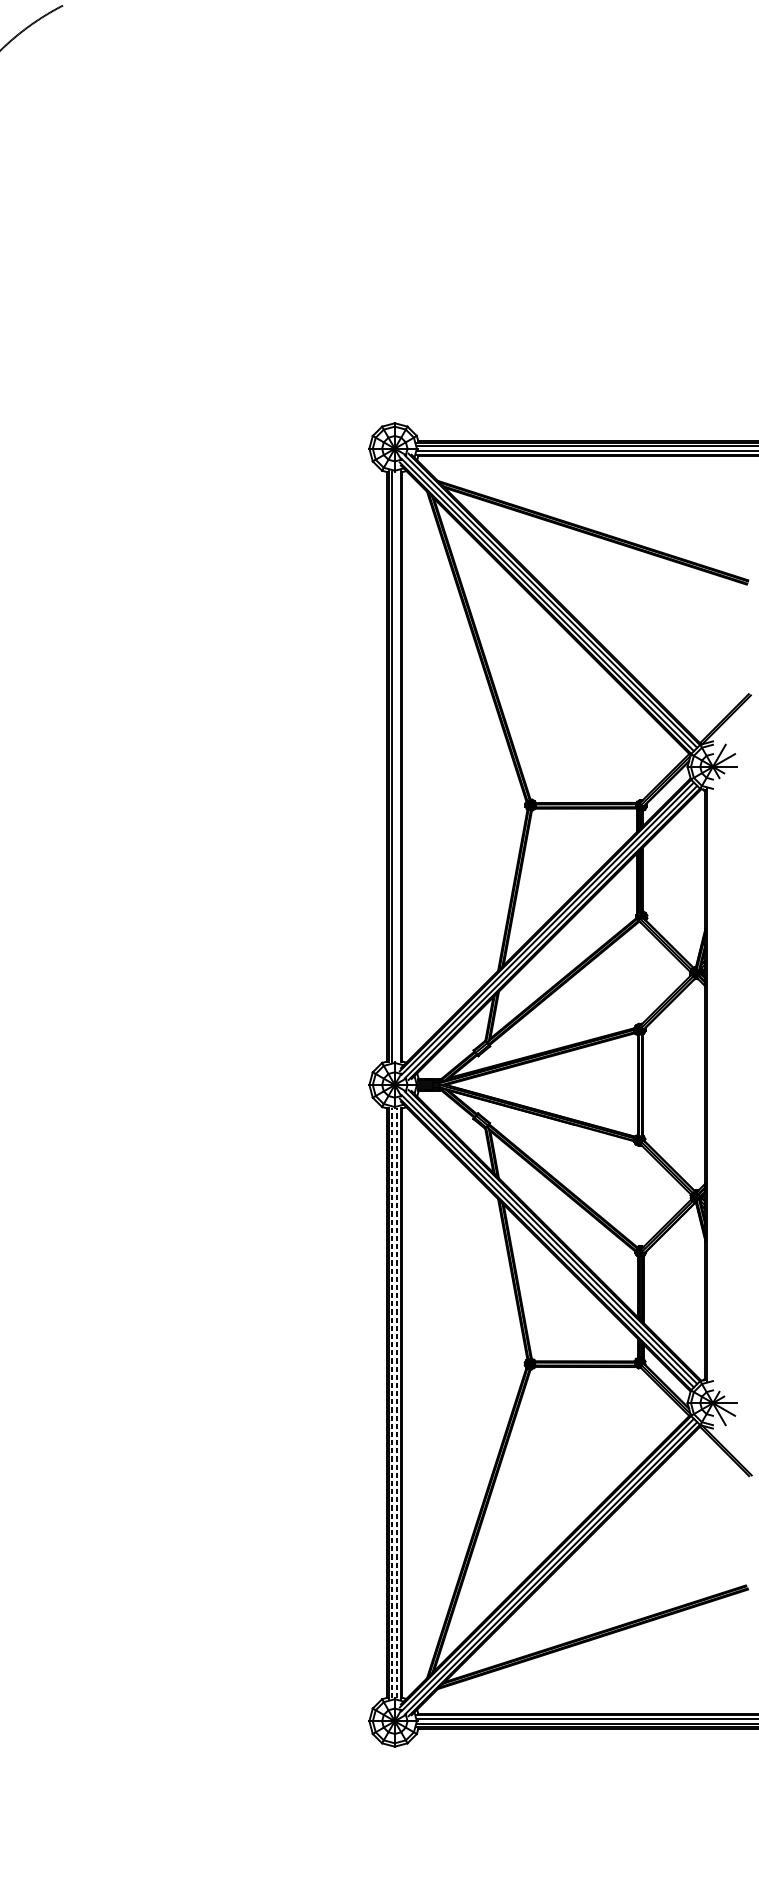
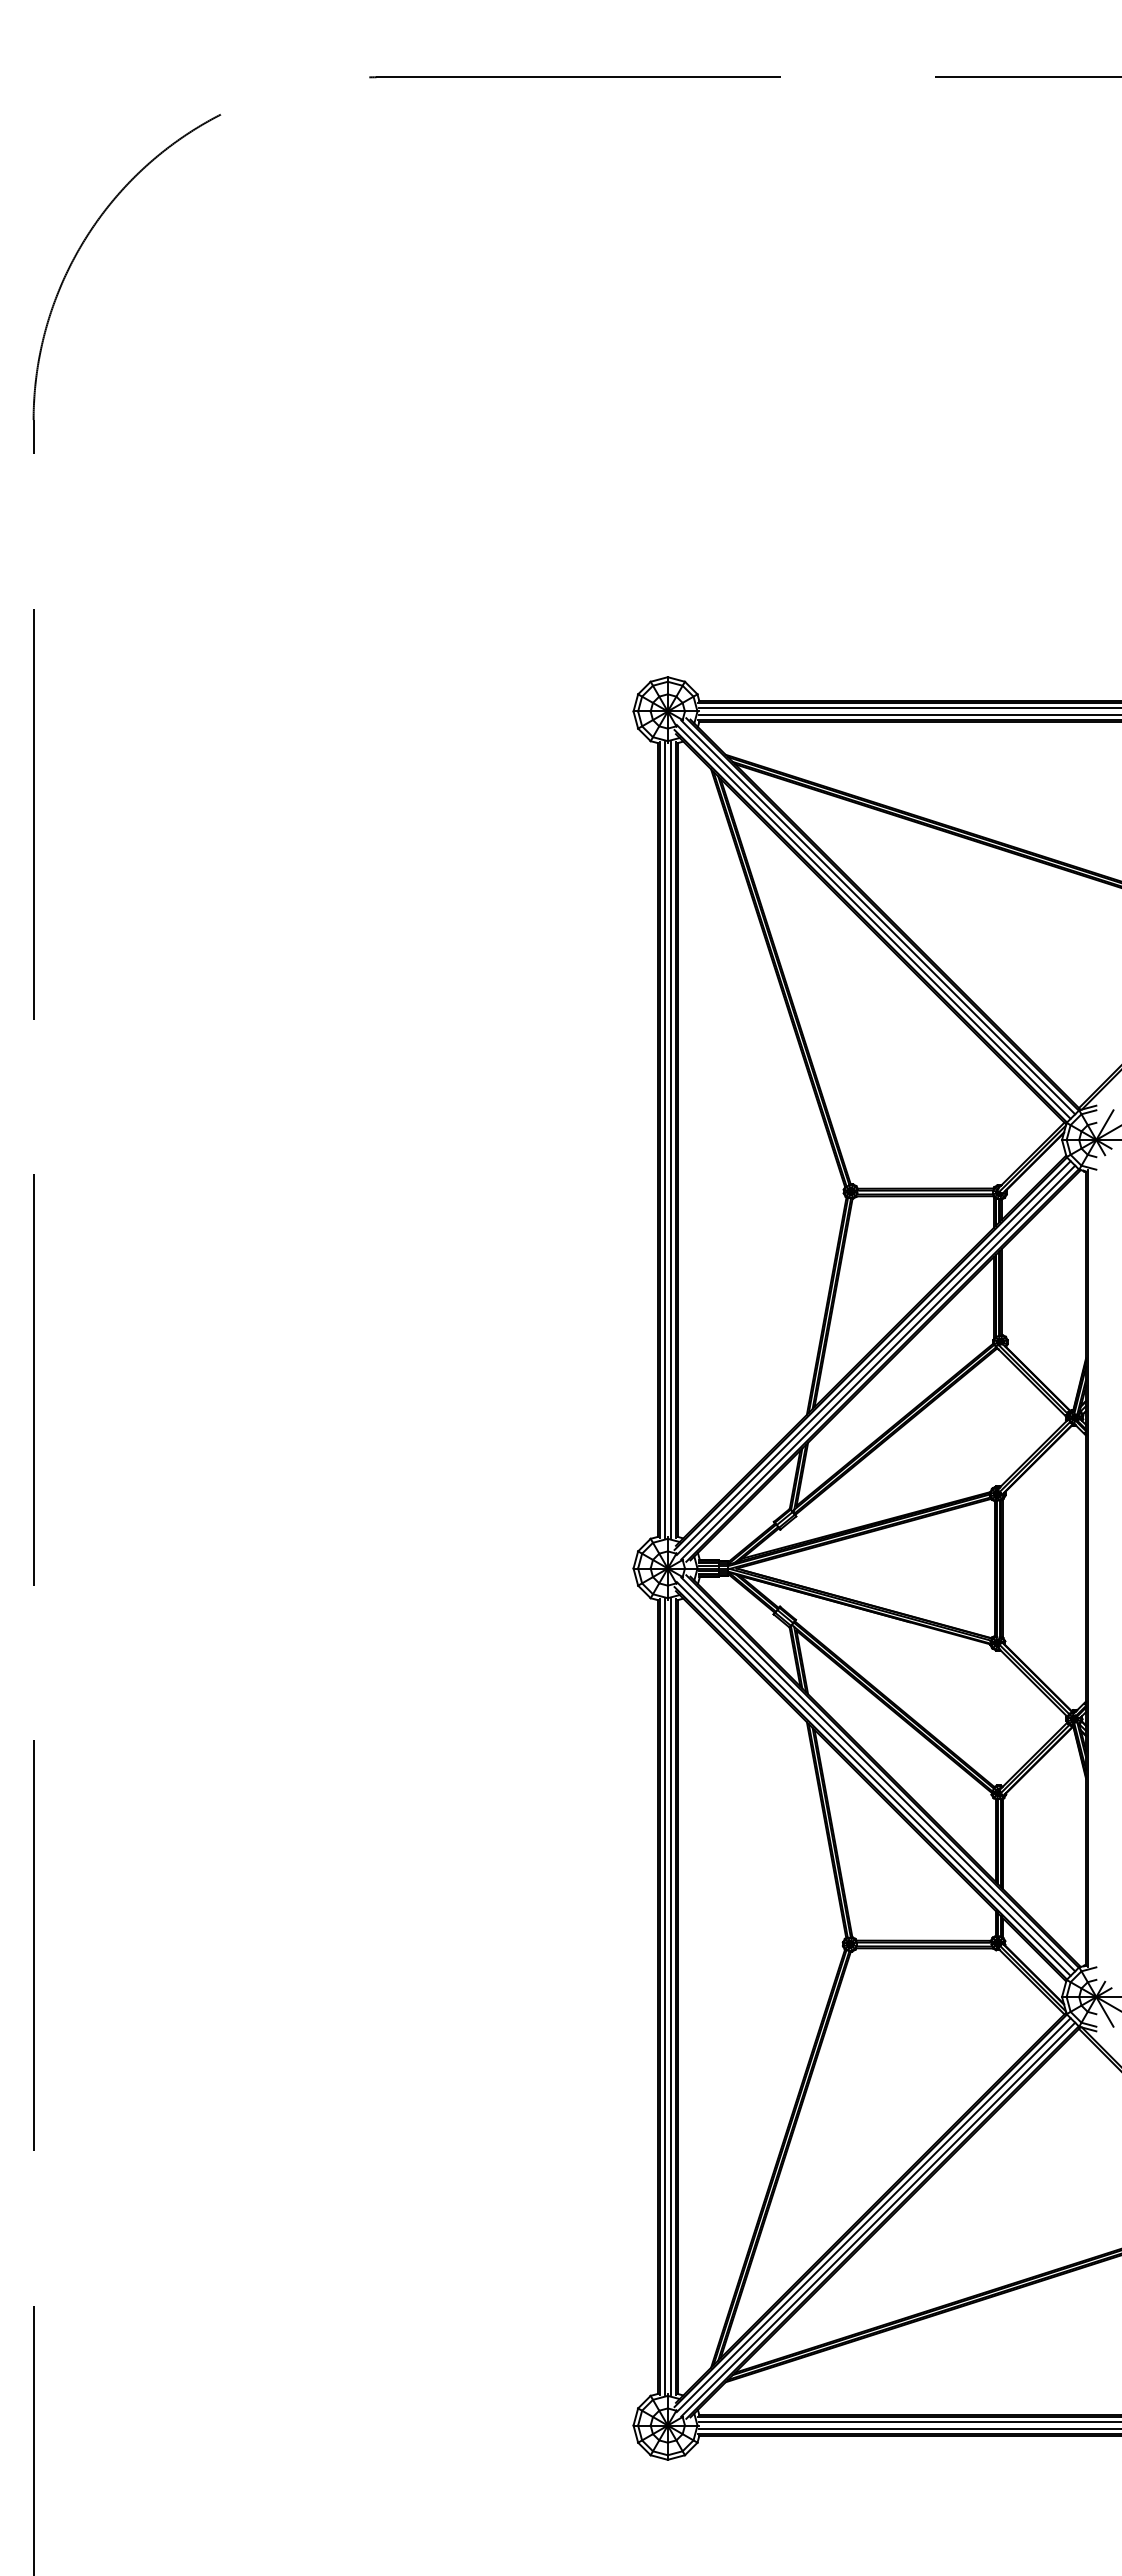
line: (397, 766) -> (671, 1139), added
line: (392, 1403) -> (664, 1997), dashed -> solid
line: (397, 1403) -> (671, 1997), dashed -> solid

